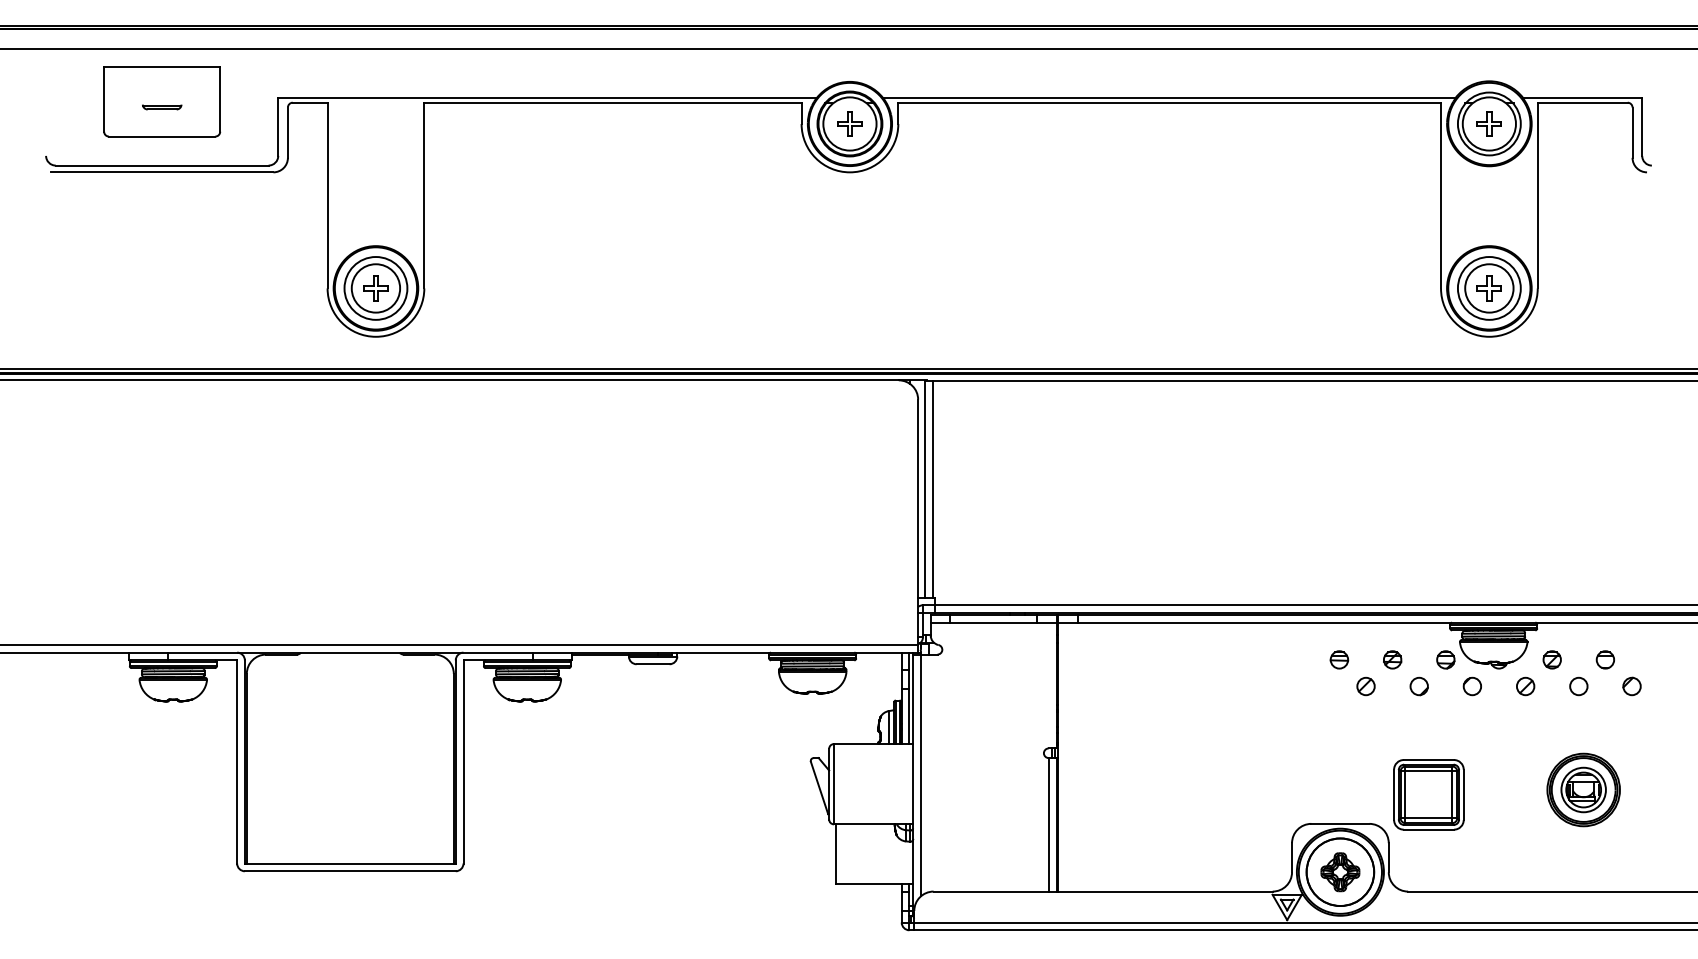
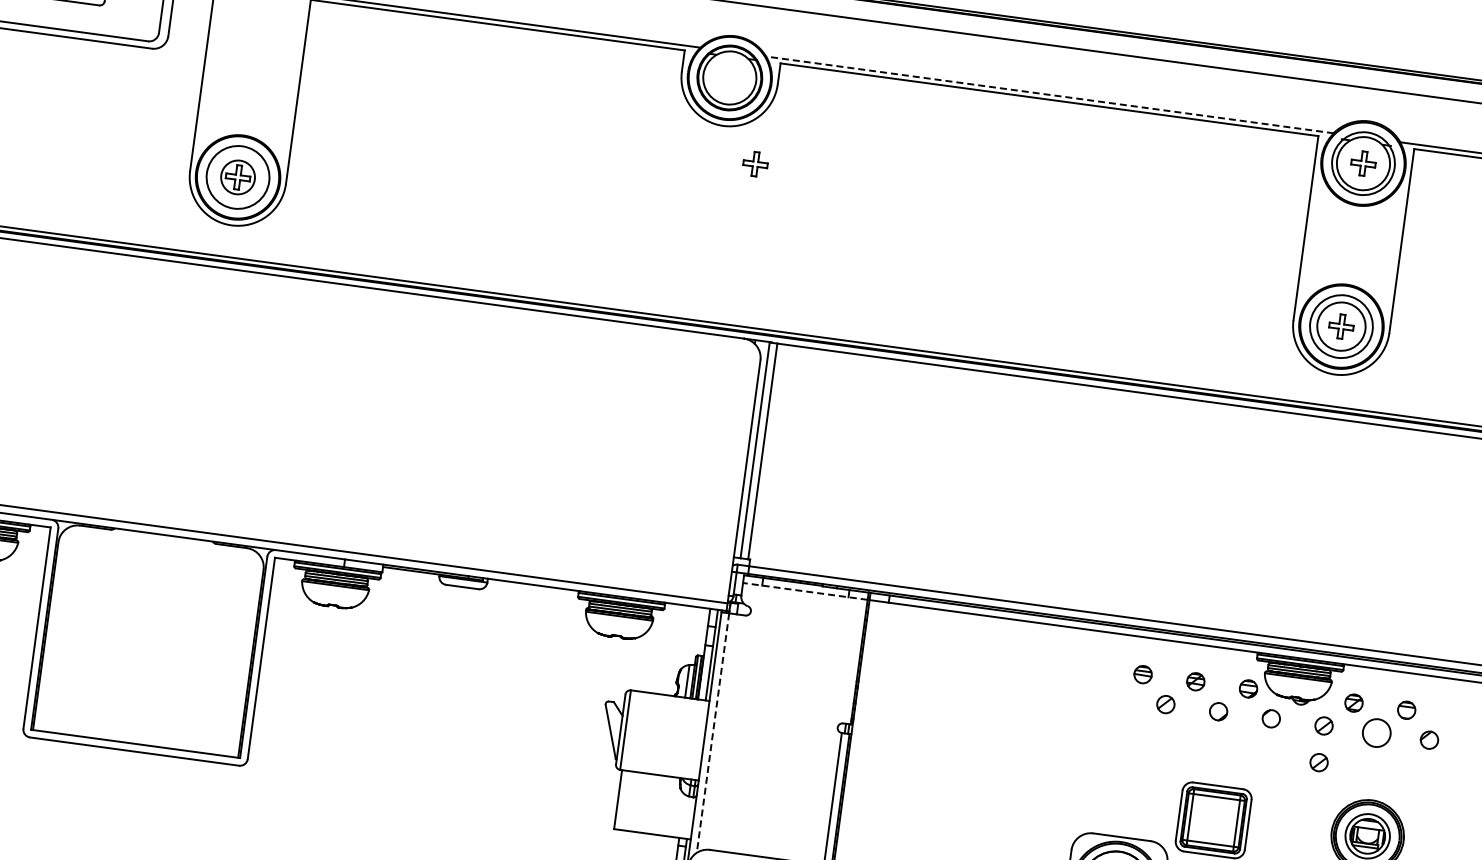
line: (1169, 97) -> (1050, 94), solid -> dashed
part: (849, 123) -> (755, 163), moved
circle: (375, 288) -> (237, 177), size x0.7
line: (993, 622) -> (805, 591), solid -> dashed
circle: (1578, 686) -> (1376, 733), size x1.6
part: (1525, 723) -> (1318, 762), added
line: (921, 775) -> (713, 733), solid -> dashed

